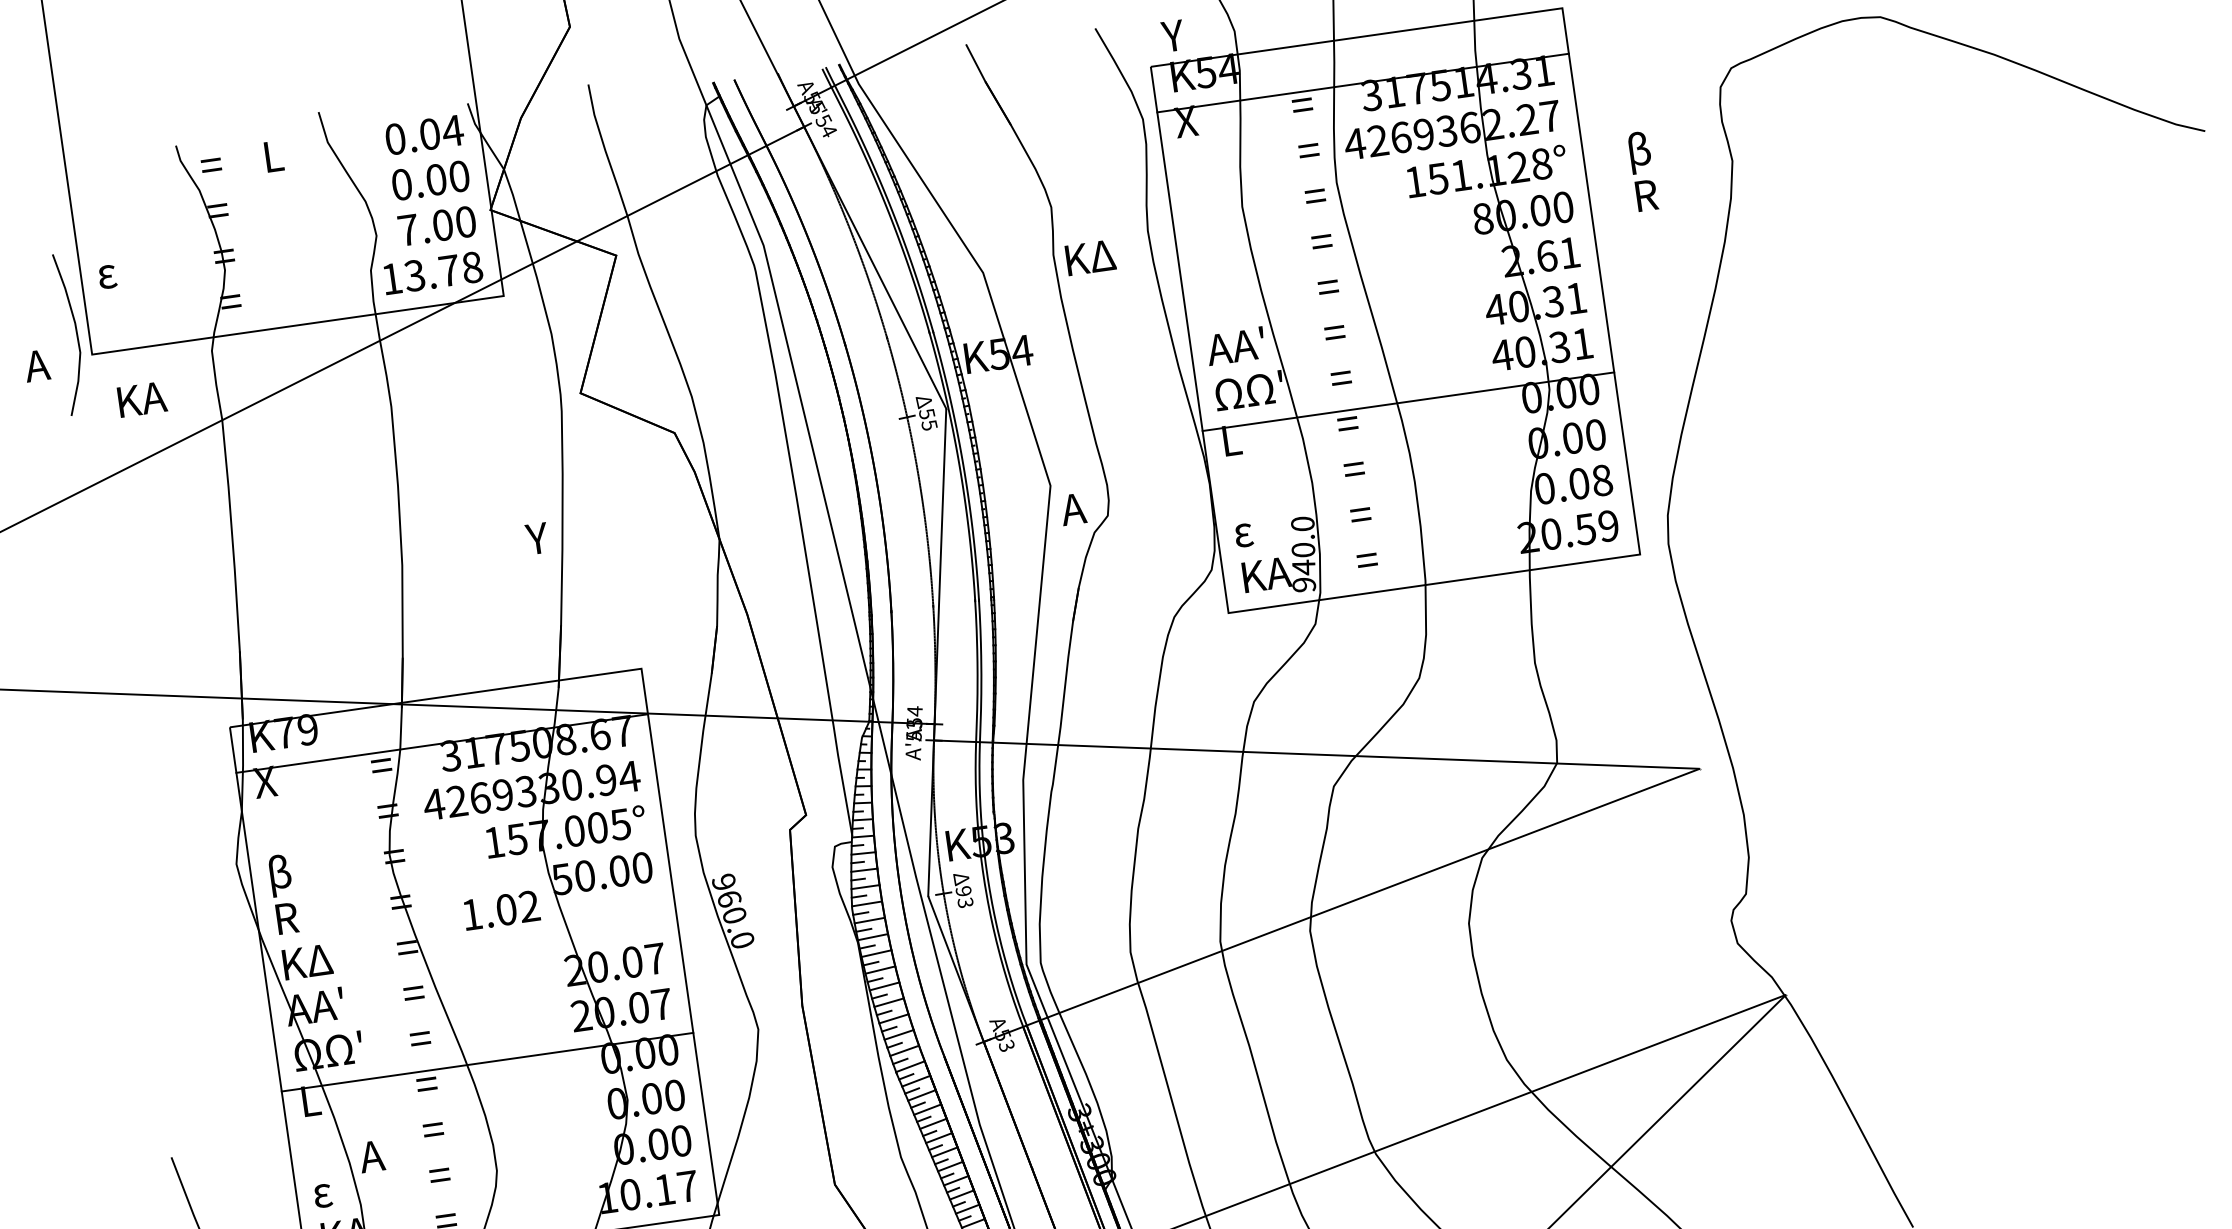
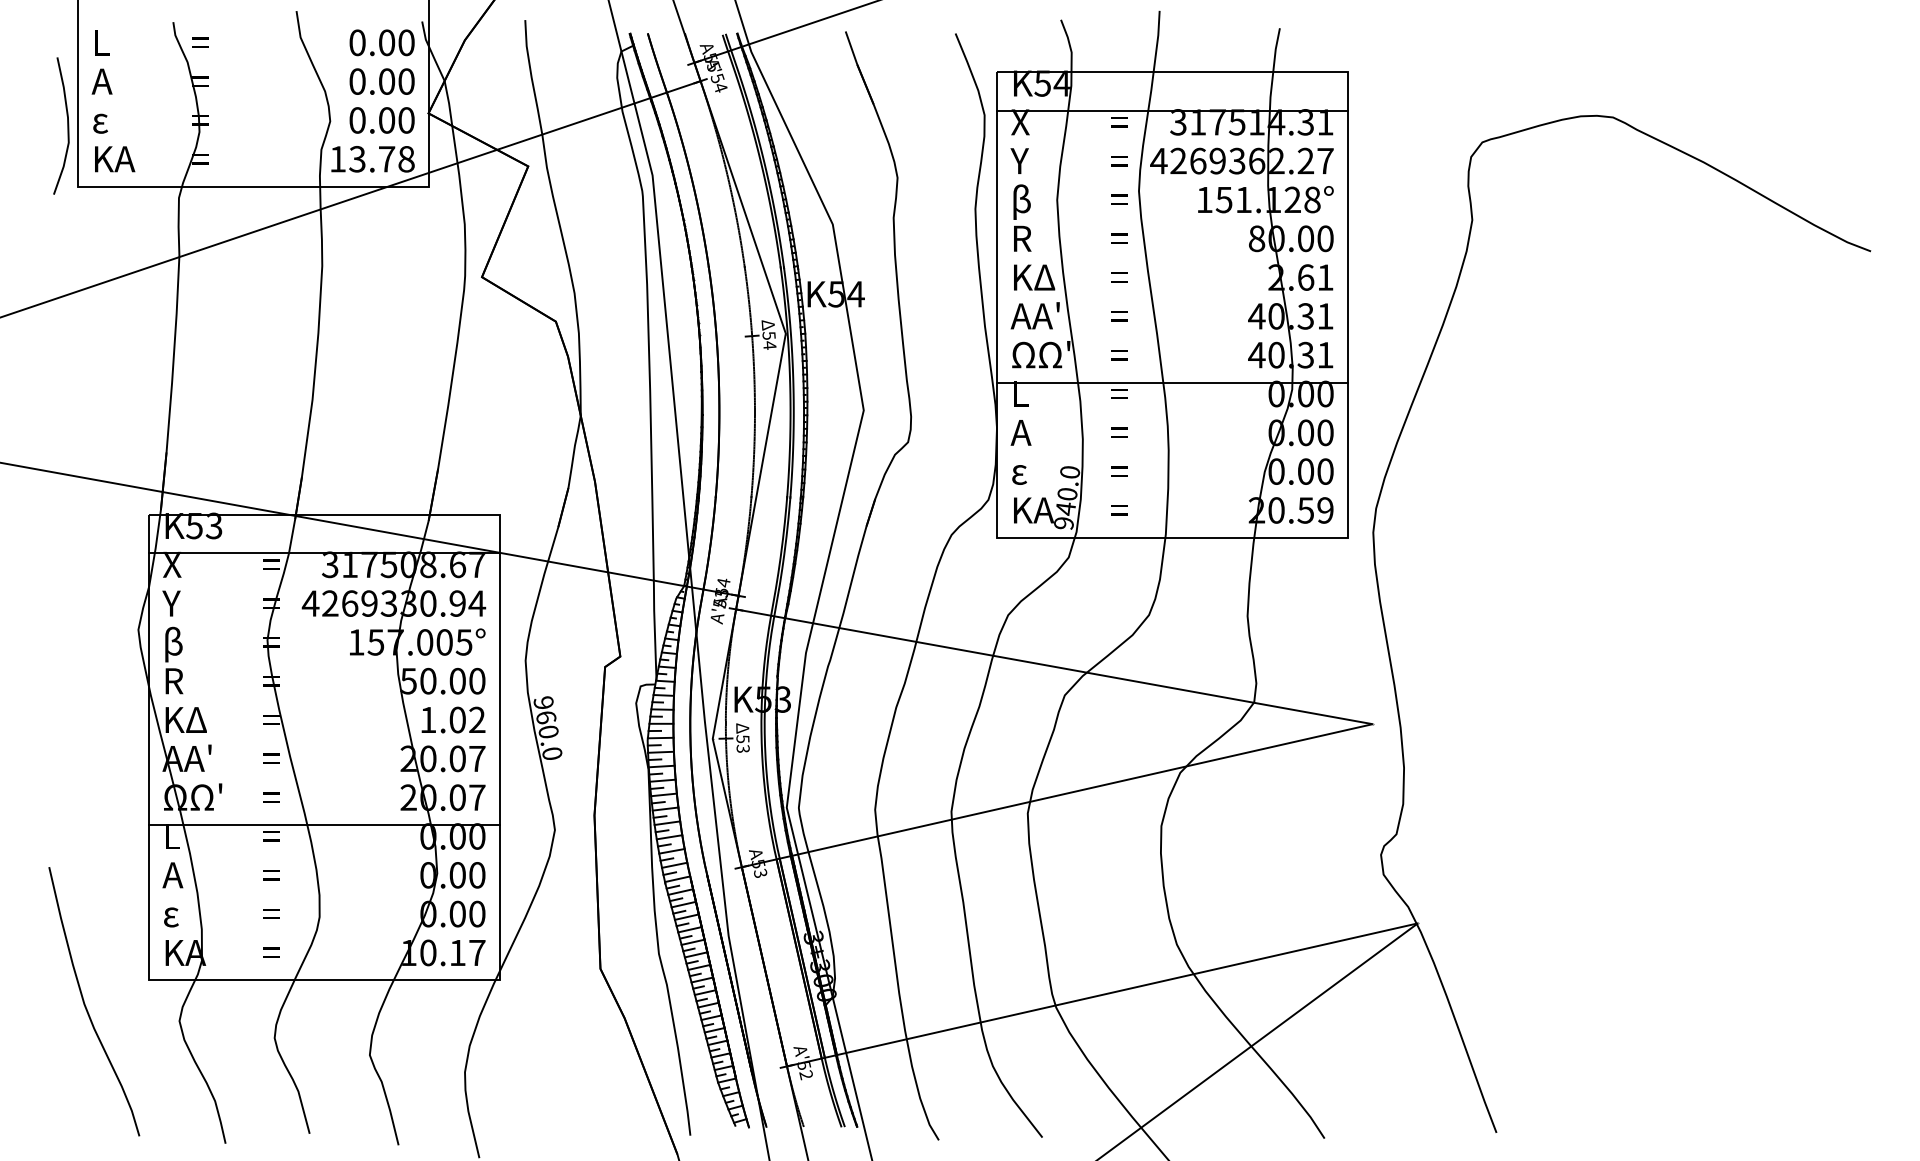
text: (1172, 35) -> (1019, 160), moved
text: (452, 130) -> (406, 42), 0.04 -> 0.00
text: (274, 155) -> (102, 42), moved
text: (1643, 170) -> (1022, 217), moved
text: (408, 230) -> (357, 120), 7.00 -> 0.00
text: (1090, 257) -> (1034, 277), moved
curve: (75, 332) -> (67, 125), moved
text: (36, 365) -> (101, 81), moved
text: (142, 399) -> (115, 159), moved
text: (929, 425) -> (769, 345), 55 -> 54
text: (1602, 480) -> (1325, 471), 0.08 -> 0.00
text: (1072, 509) -> (1020, 432), moved
text: (537, 538) -> (171, 603), moved
text: (296, 730) -> (204, 525), K79 -> K53
text: (963, 891) -> (742, 739), 93 -> 53
text: (501, 909) -> (453, 719), moved
text: (371, 1156) -> (172, 875), moved

